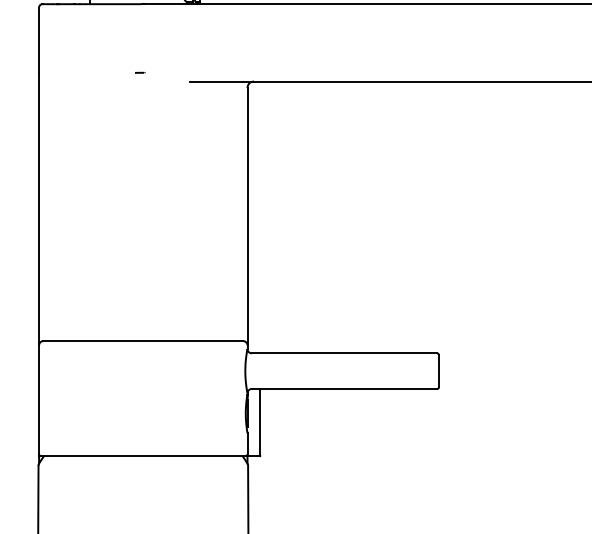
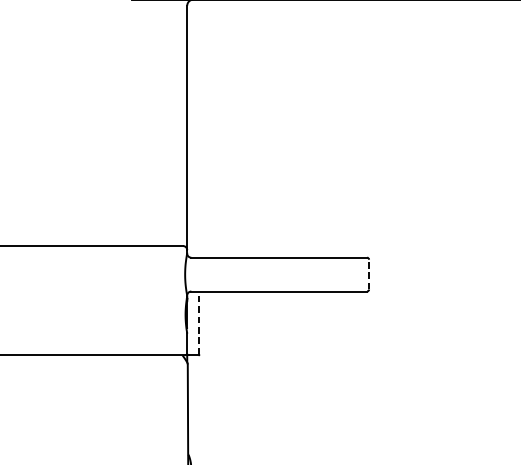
line: (439, 371) -> (369, 274), solid -> dashed
line: (260, 421) -> (199, 322), solid -> dashed

